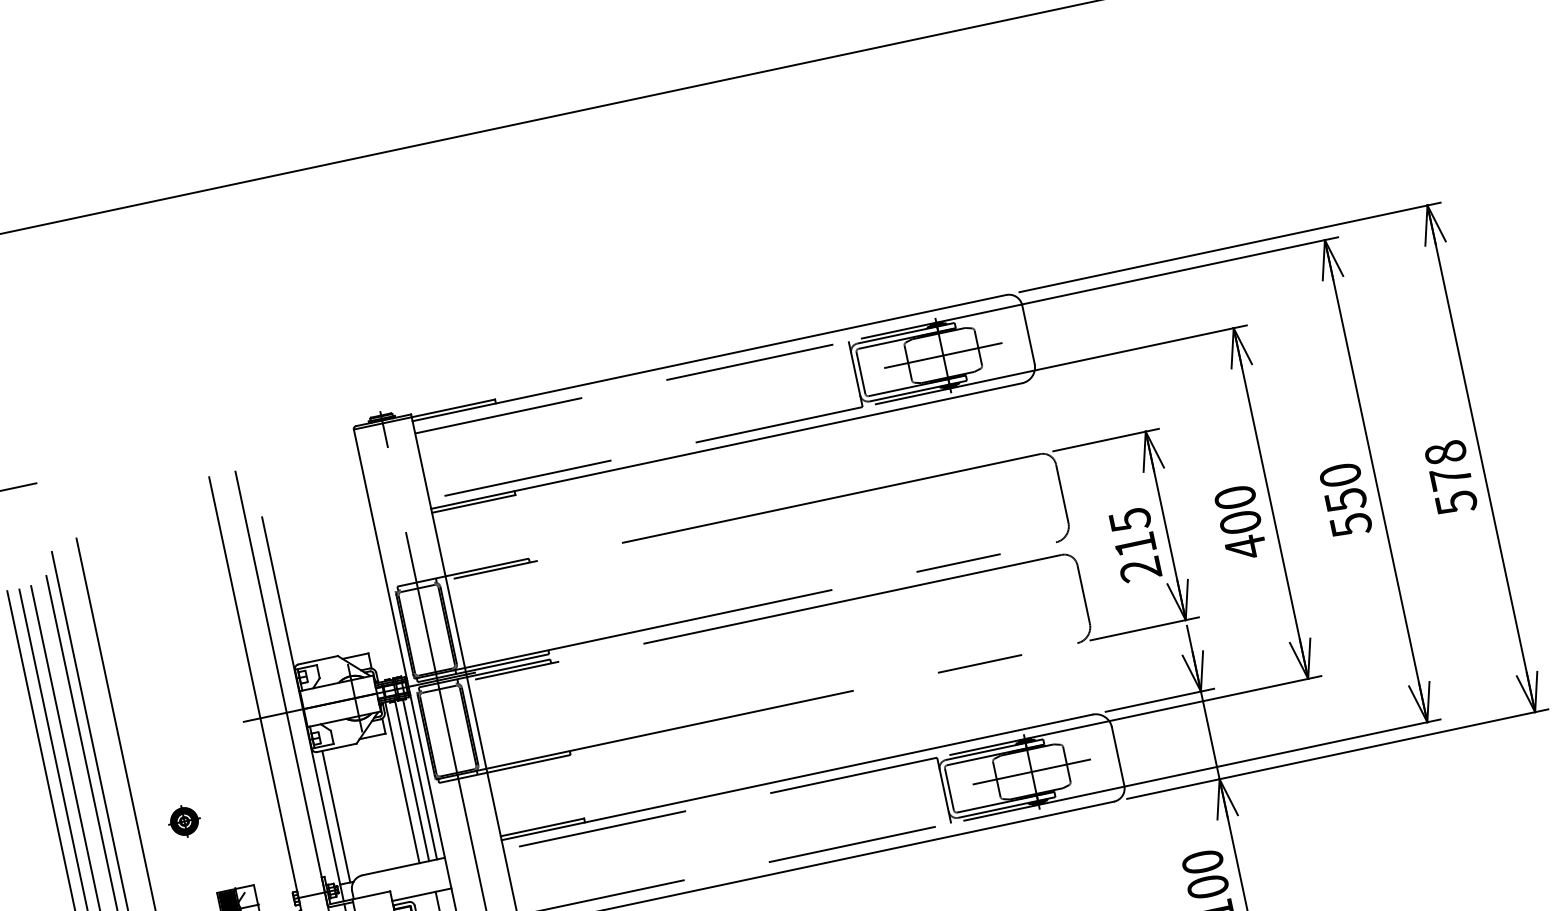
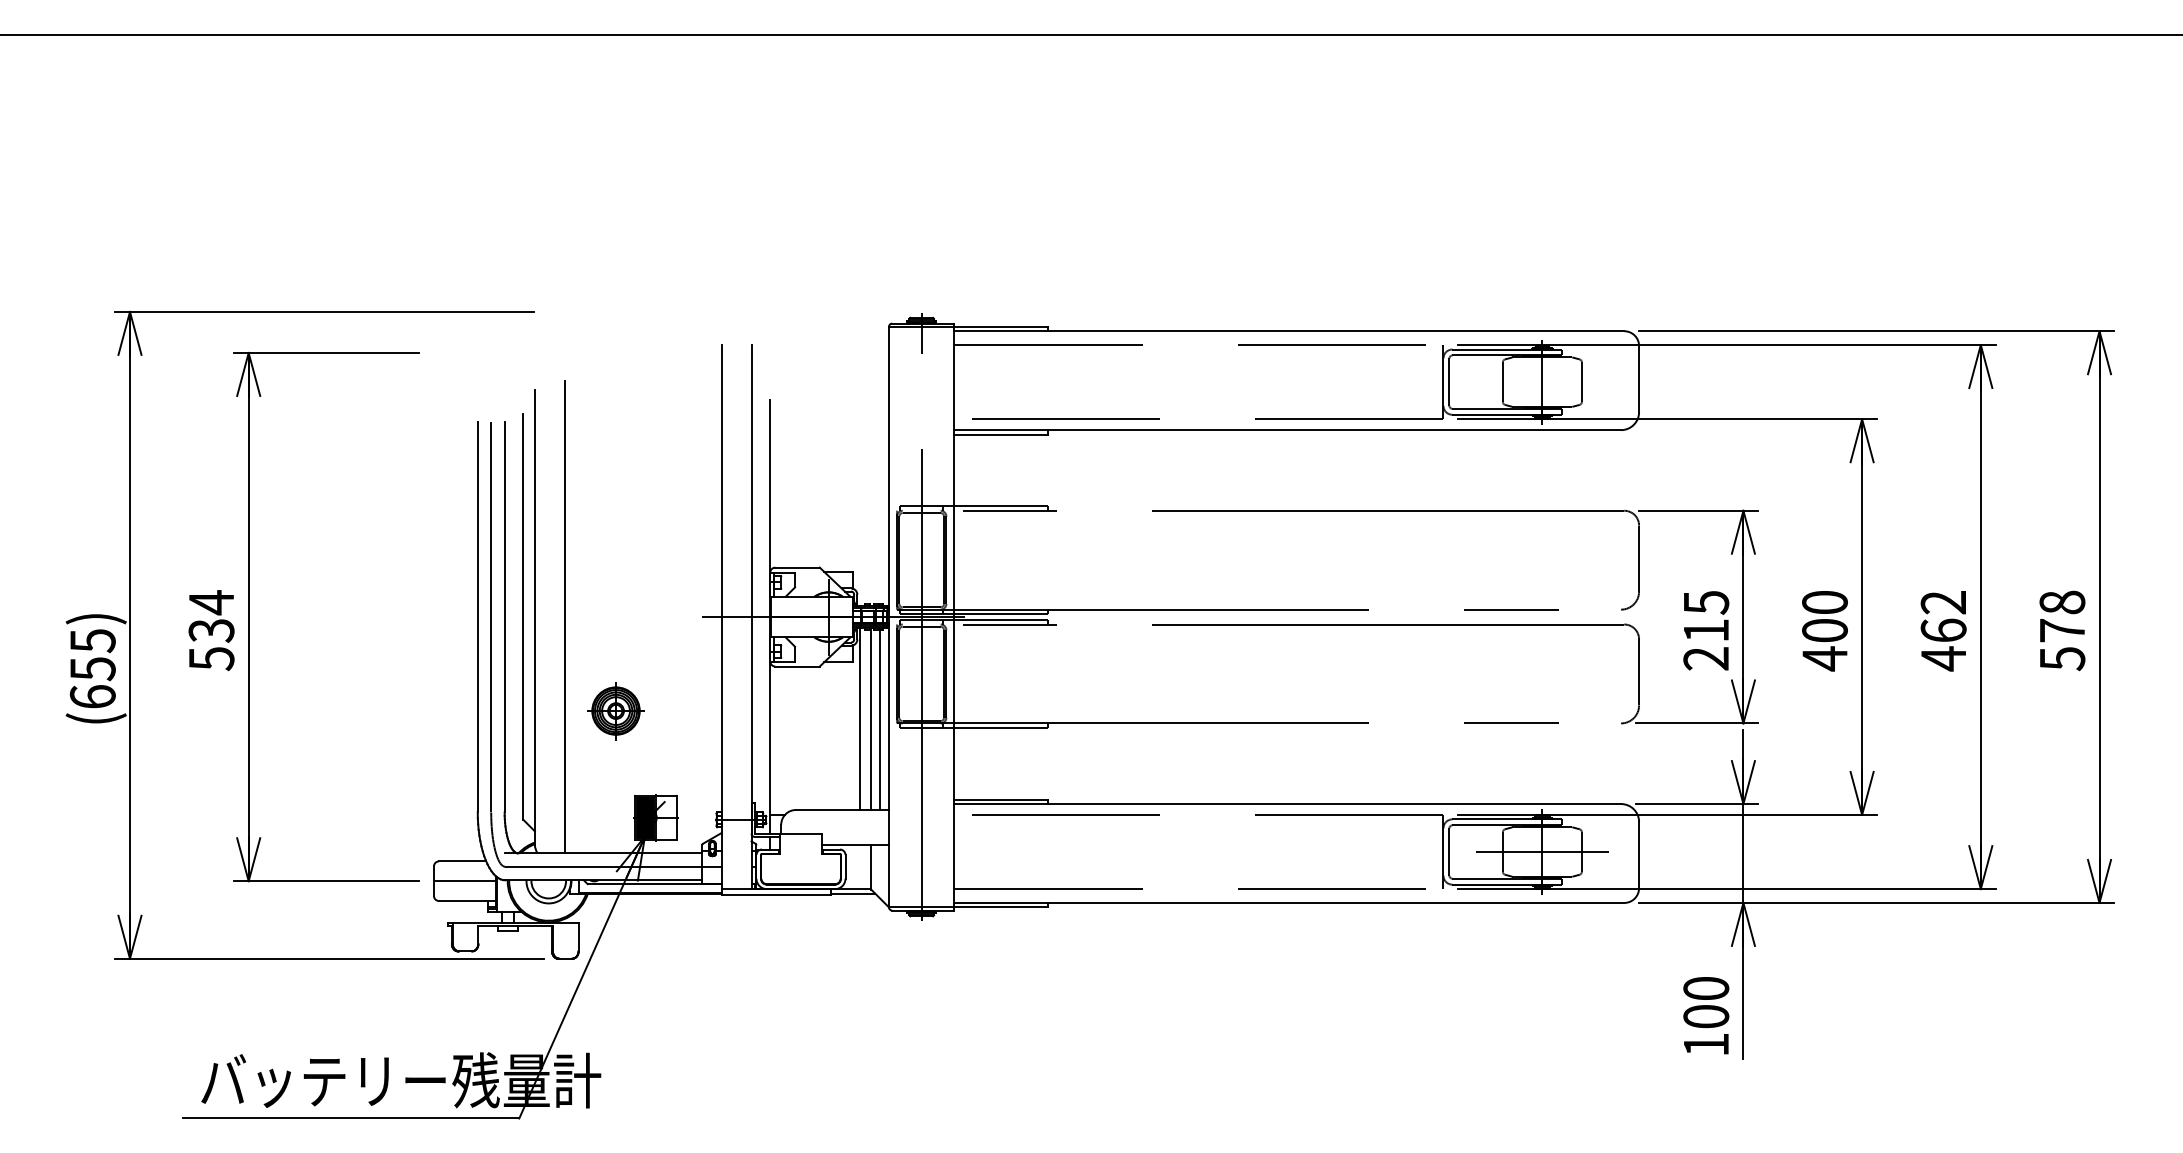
line: (943, 355) -> (1542, 382), removed
text: (1345, 500) -> (1943, 631), 550 -> 462
line: (336, 816) -> (781, 740), removed
part: (184, 820) -> (616, 710), size x1.6

